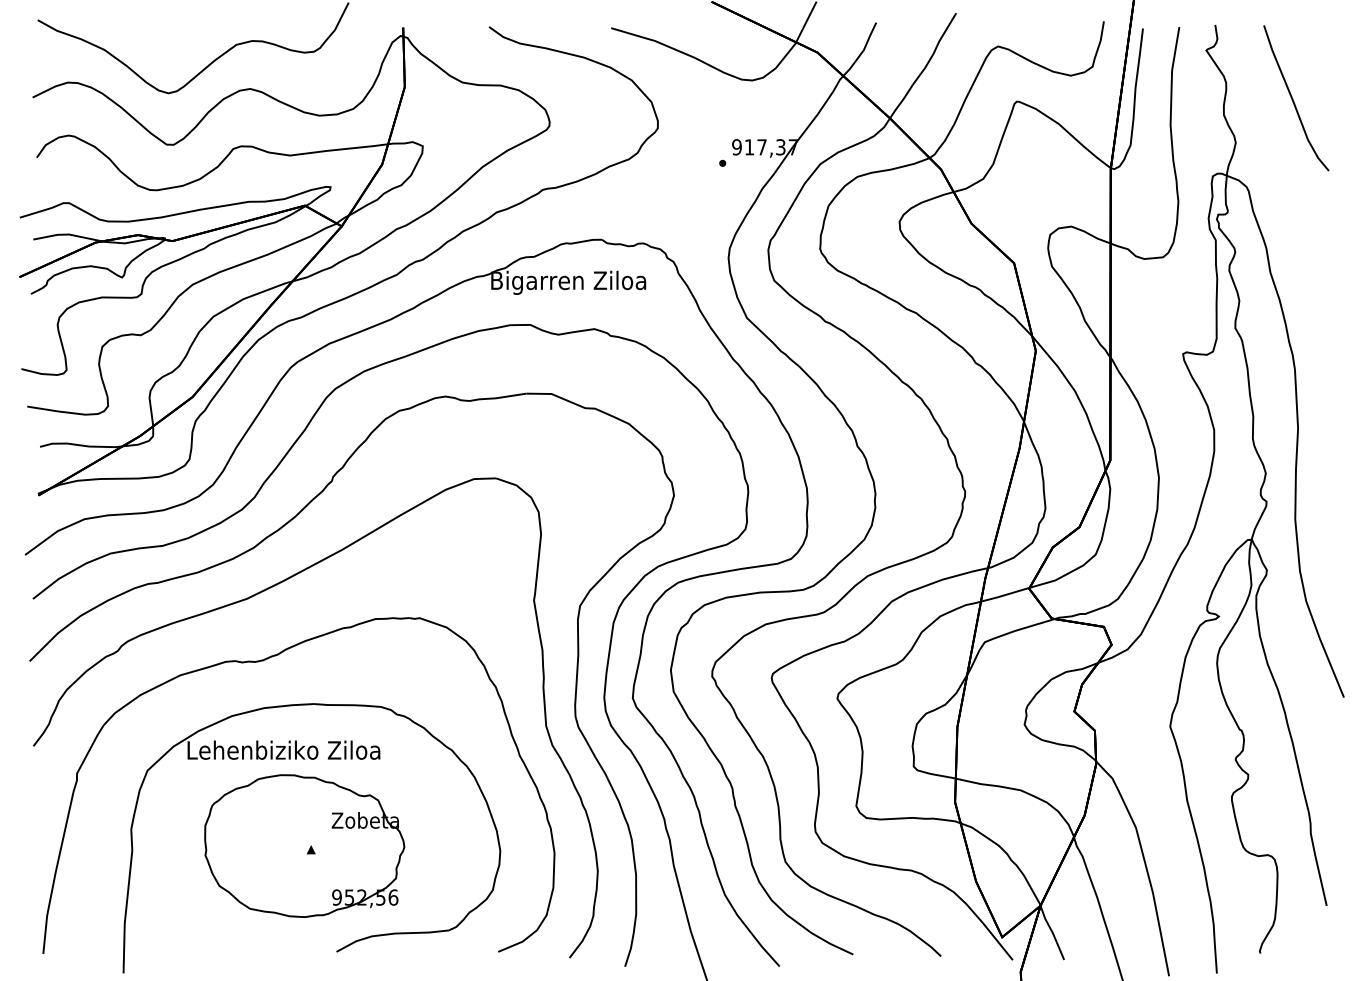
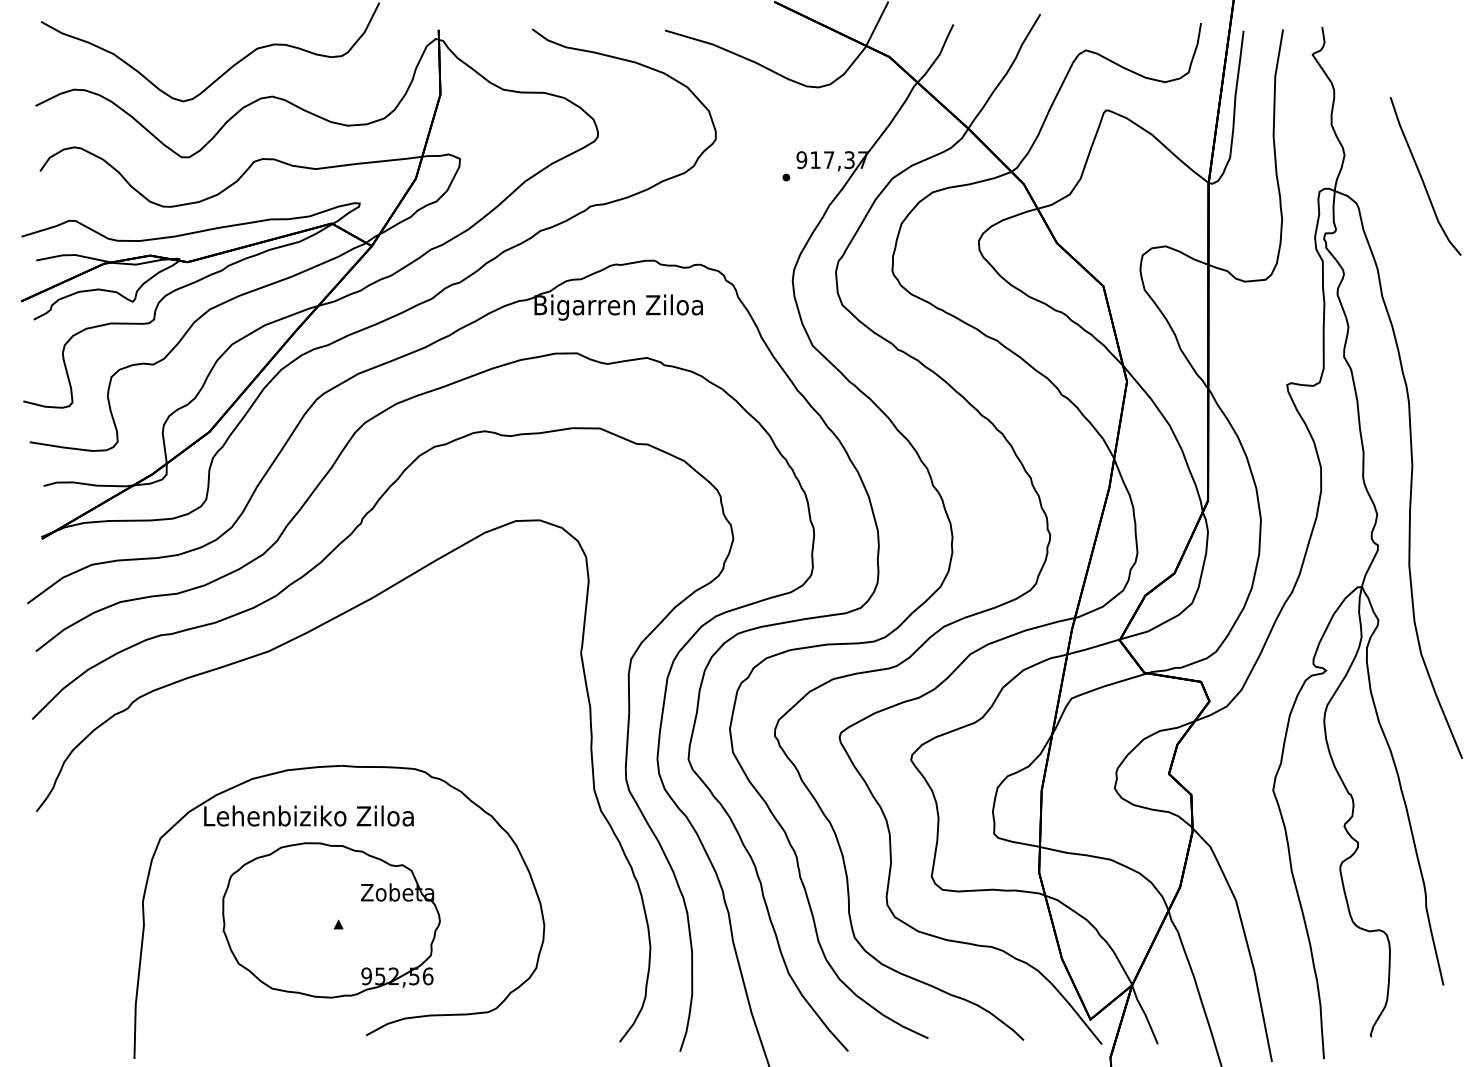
curve: (1293, 98) -> (1422, 176), moved
part: (263, 661) -> (286, 719), removed

